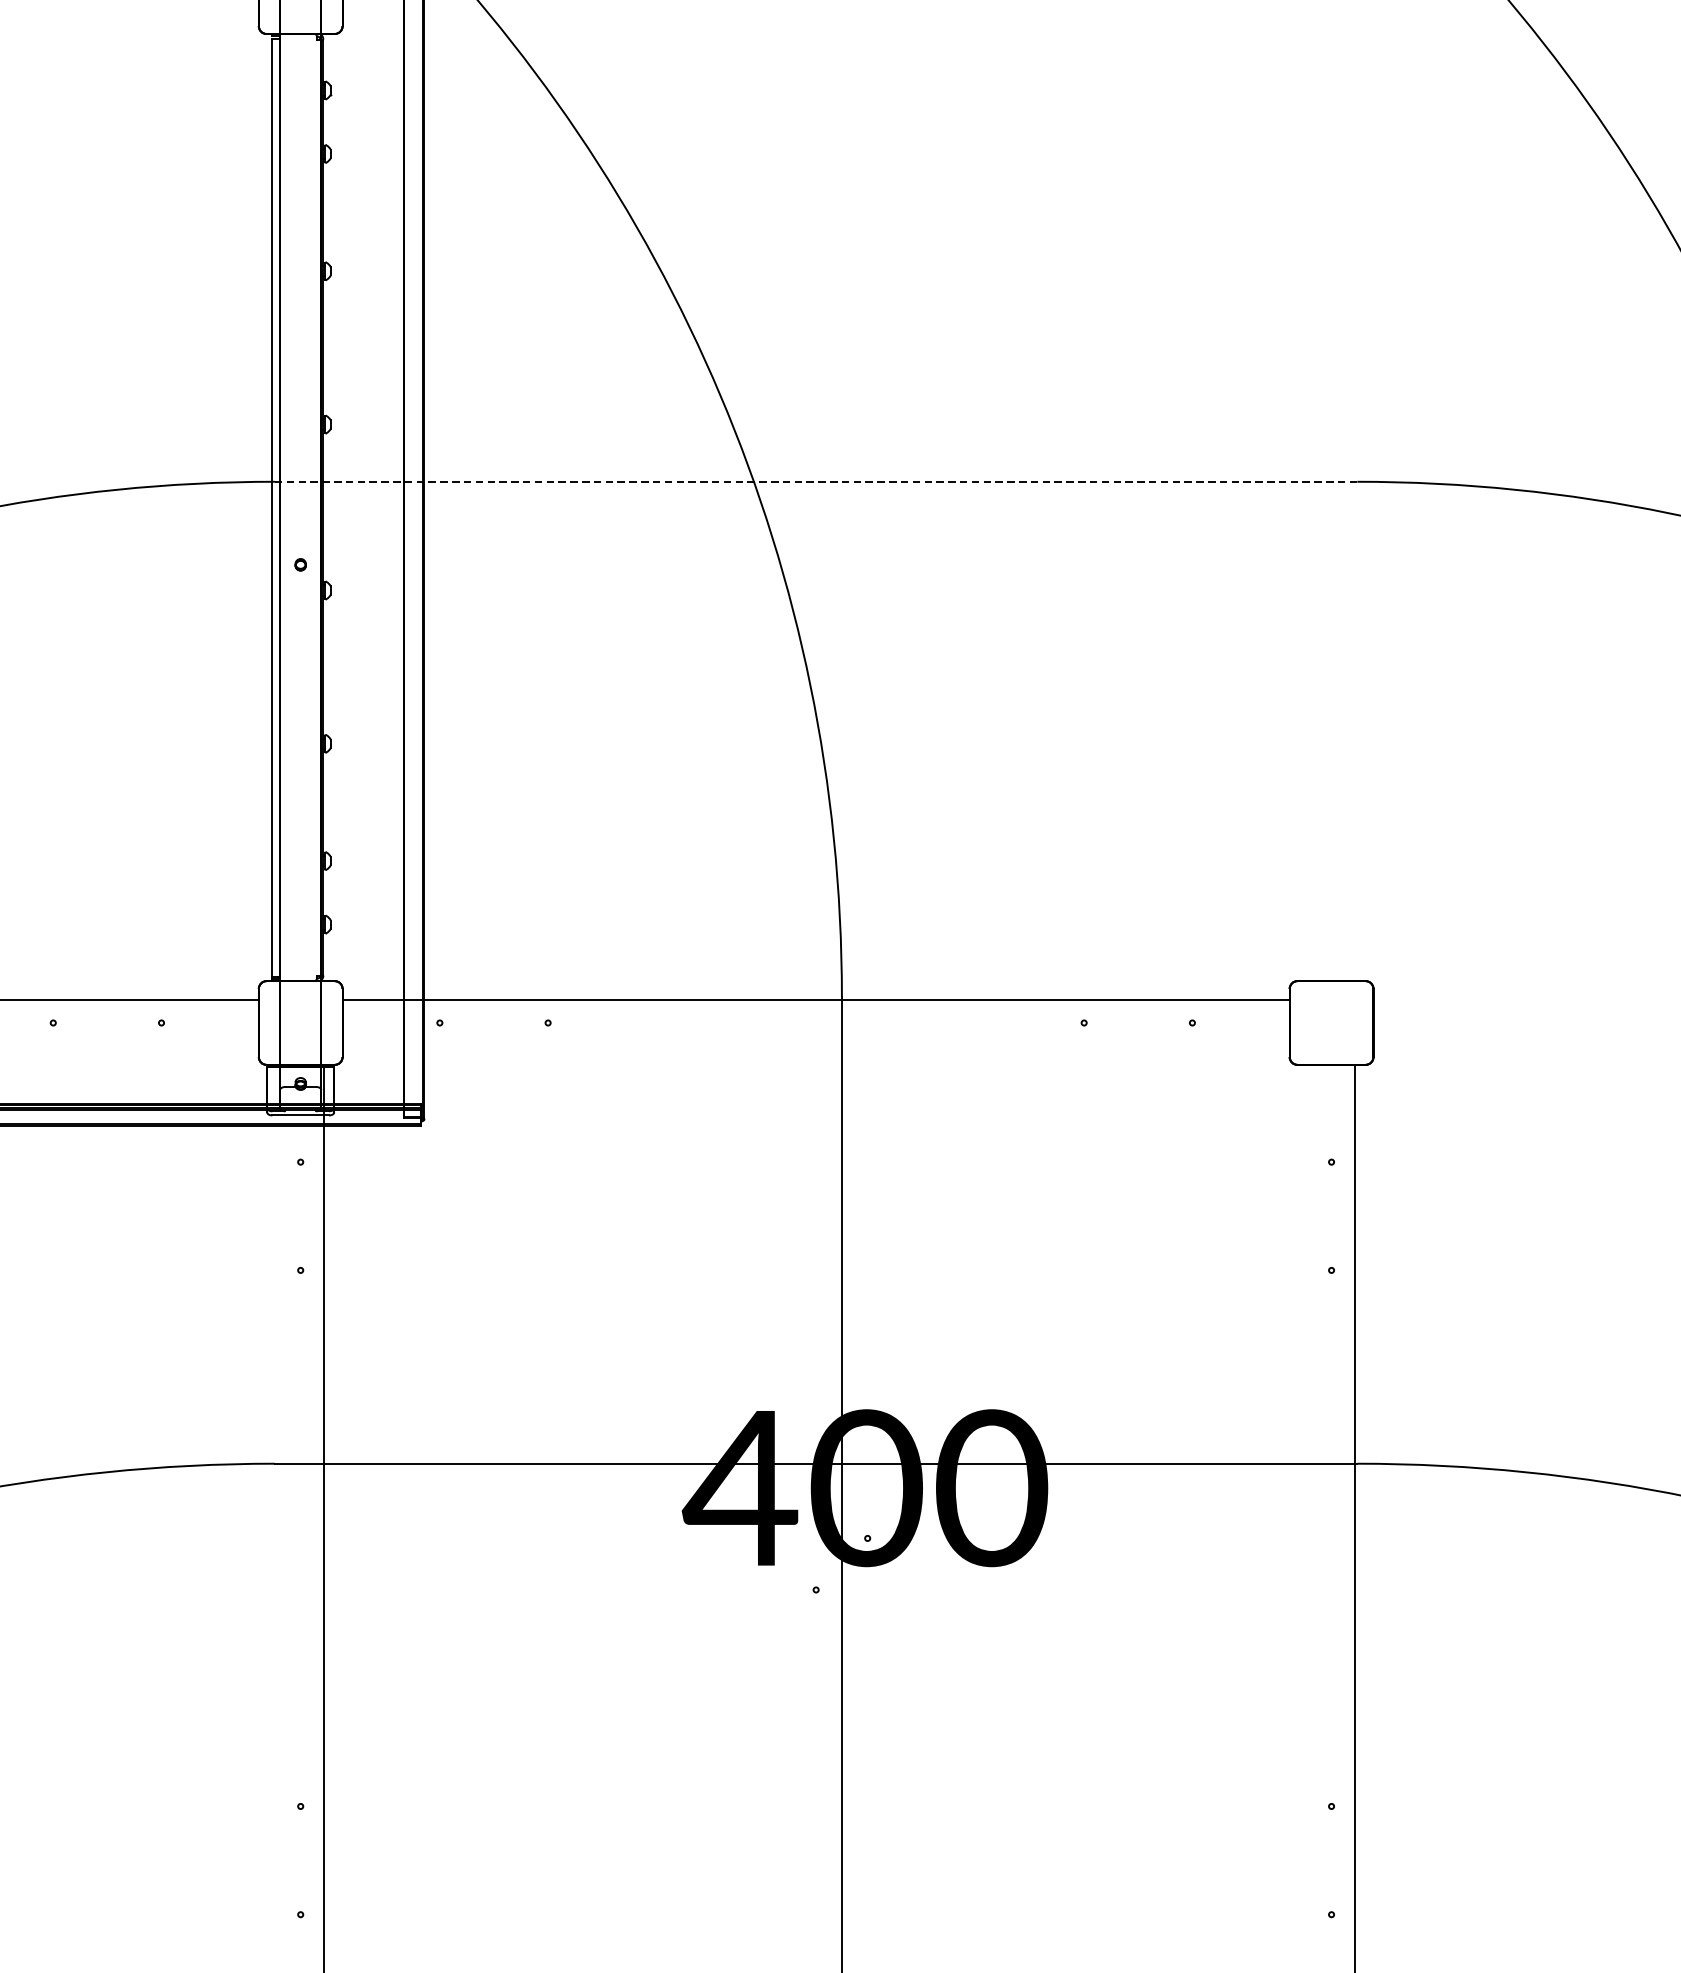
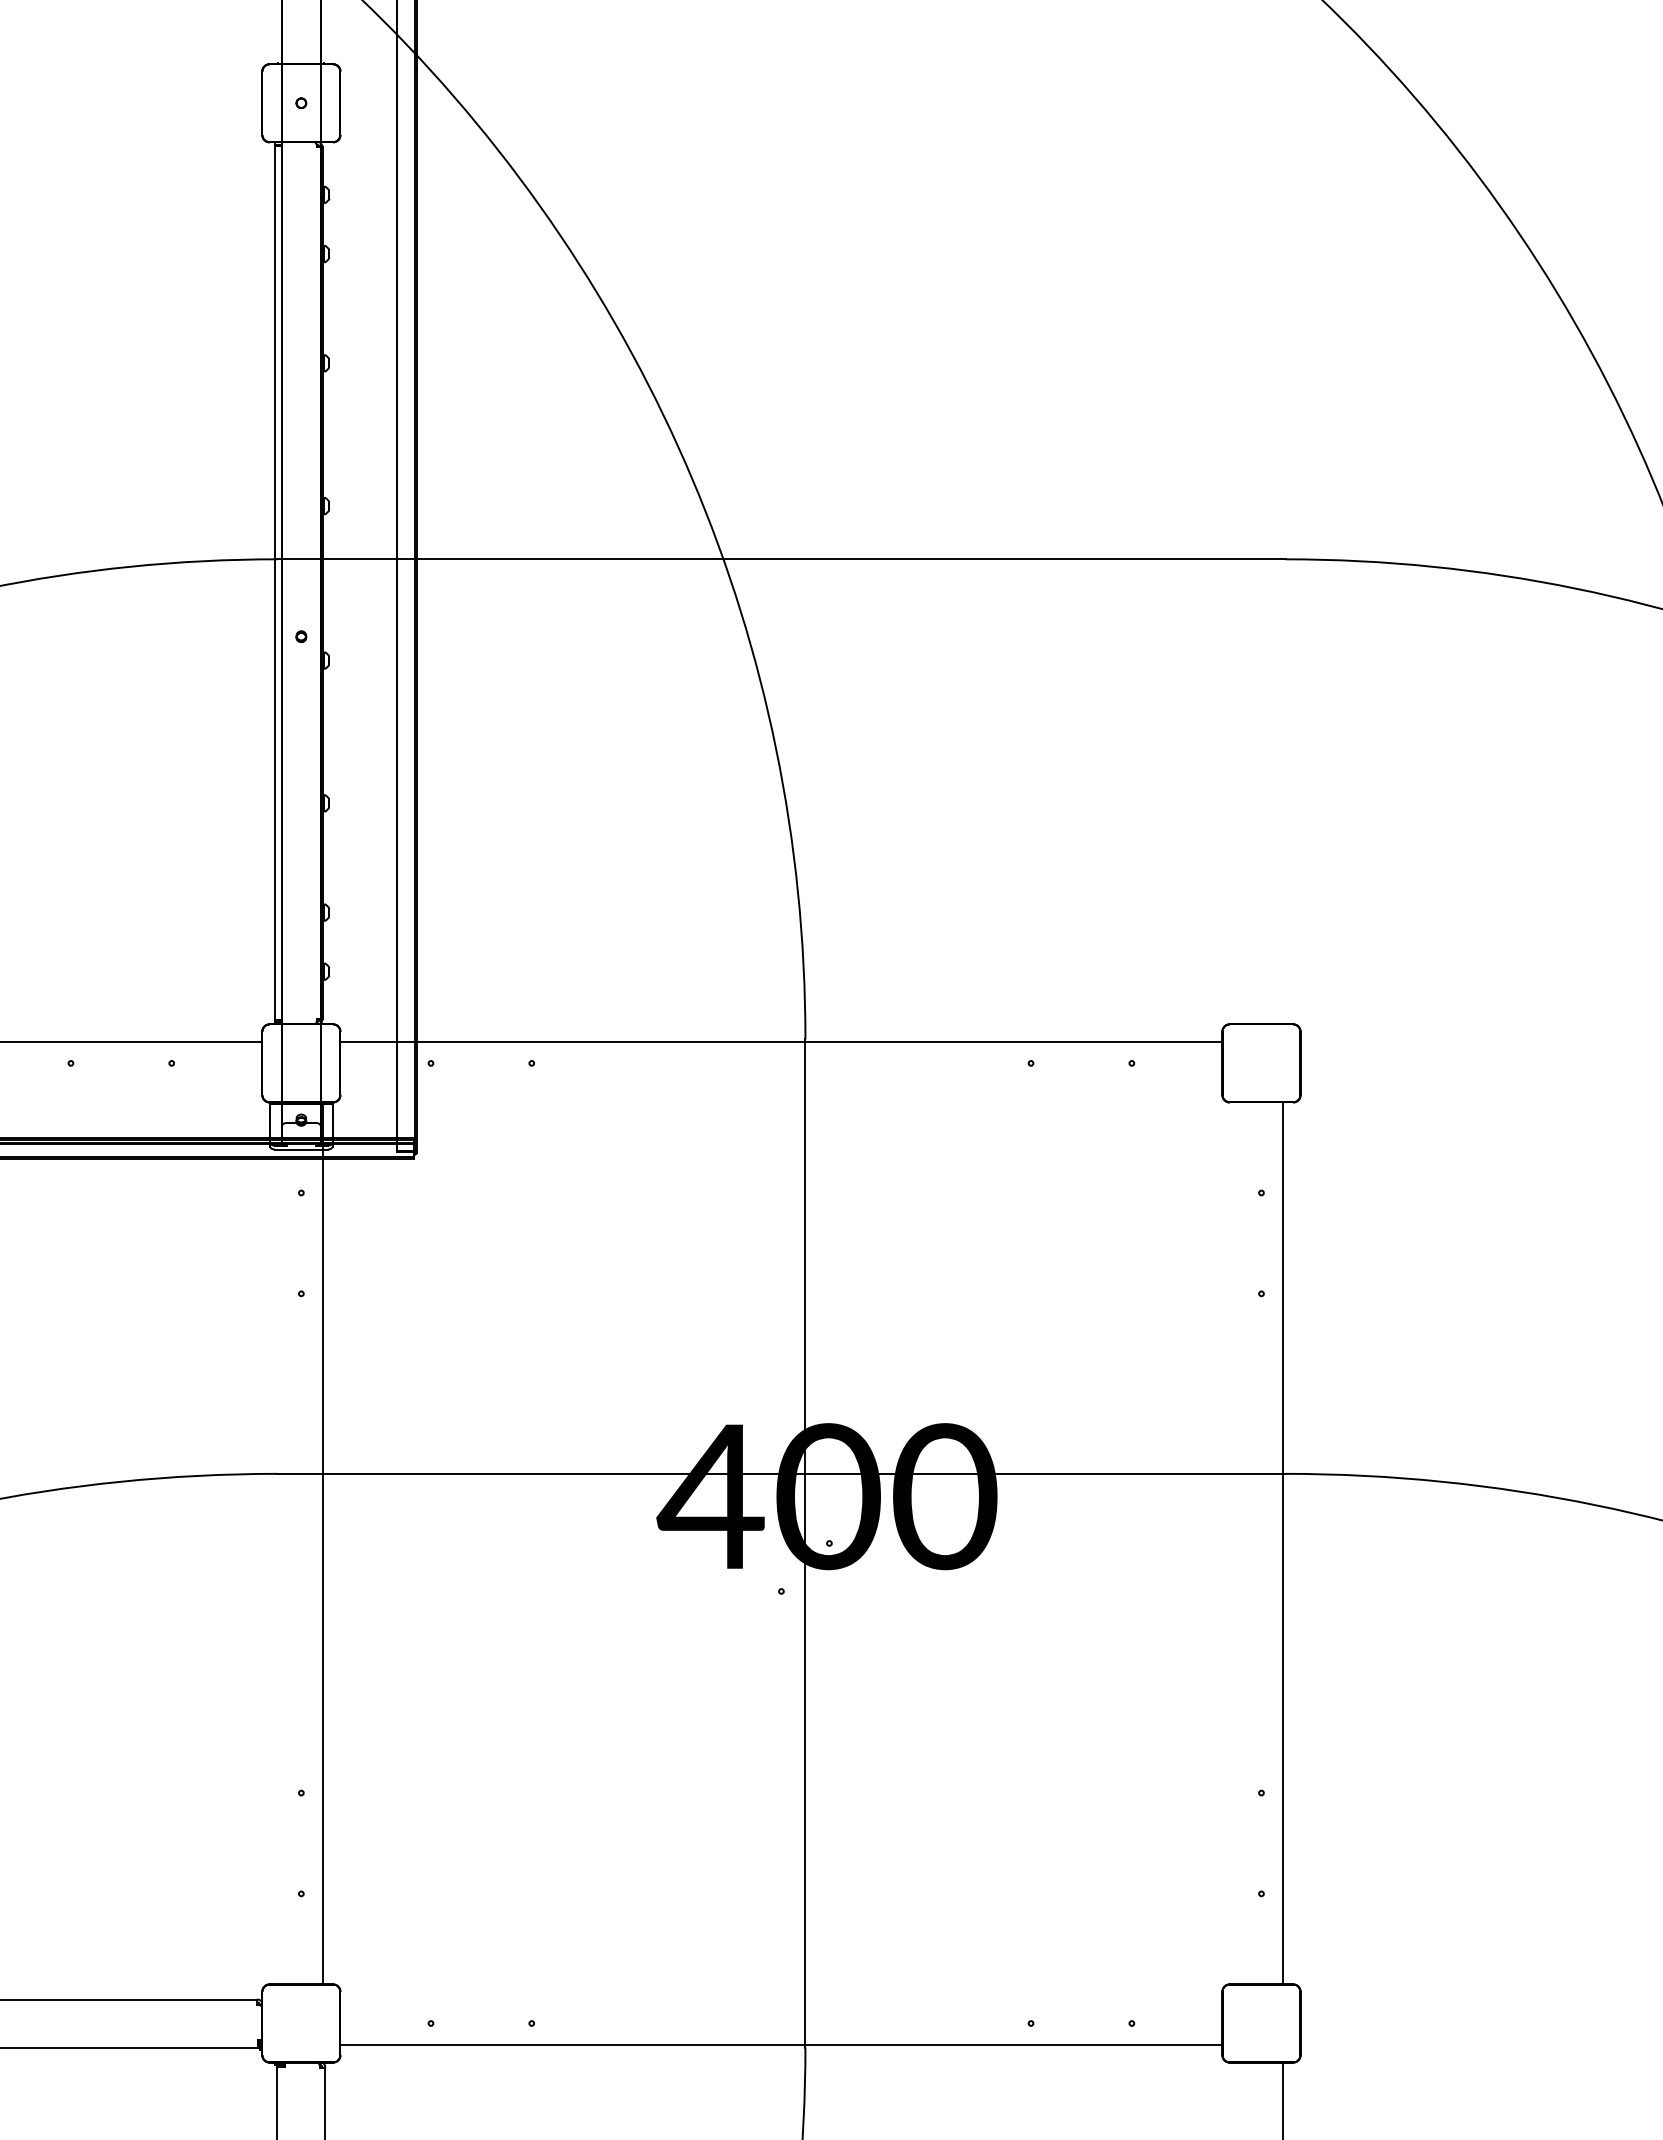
line: (816, 481) -> (781, 559), dashed -> solid

